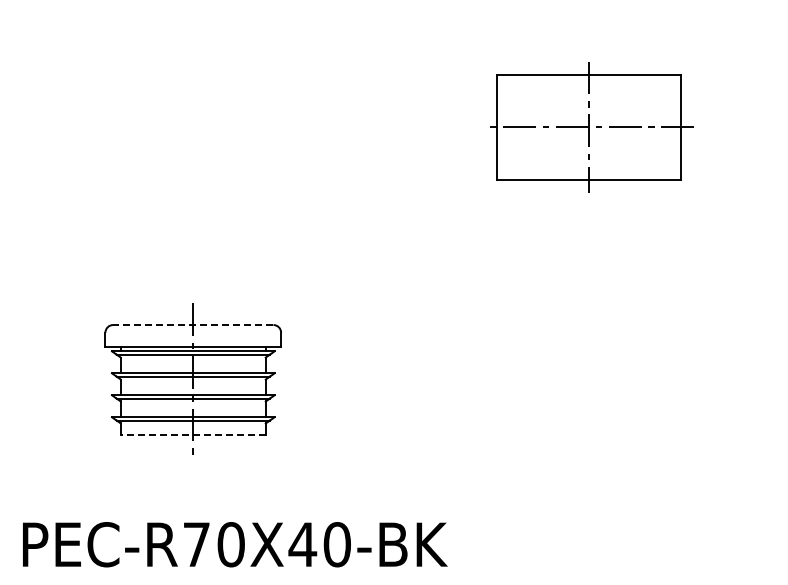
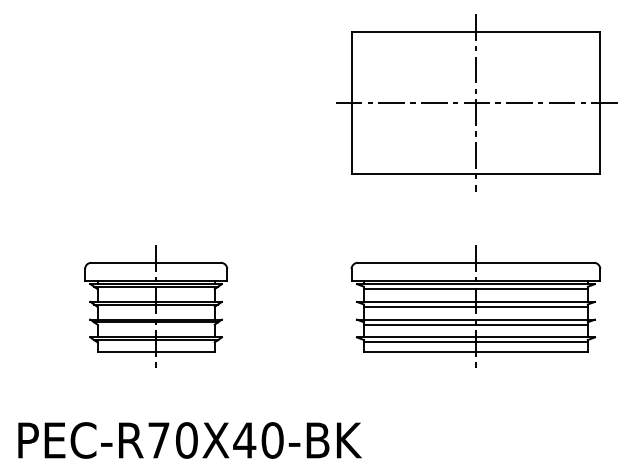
part: (589, 127) -> (476, 103), size x1.67
line: (192, 325) -> (155, 263), dashed -> solid
part: (588, 378) -> (475, 306), added
line: (192, 434) -> (155, 351), dashed -> solid

